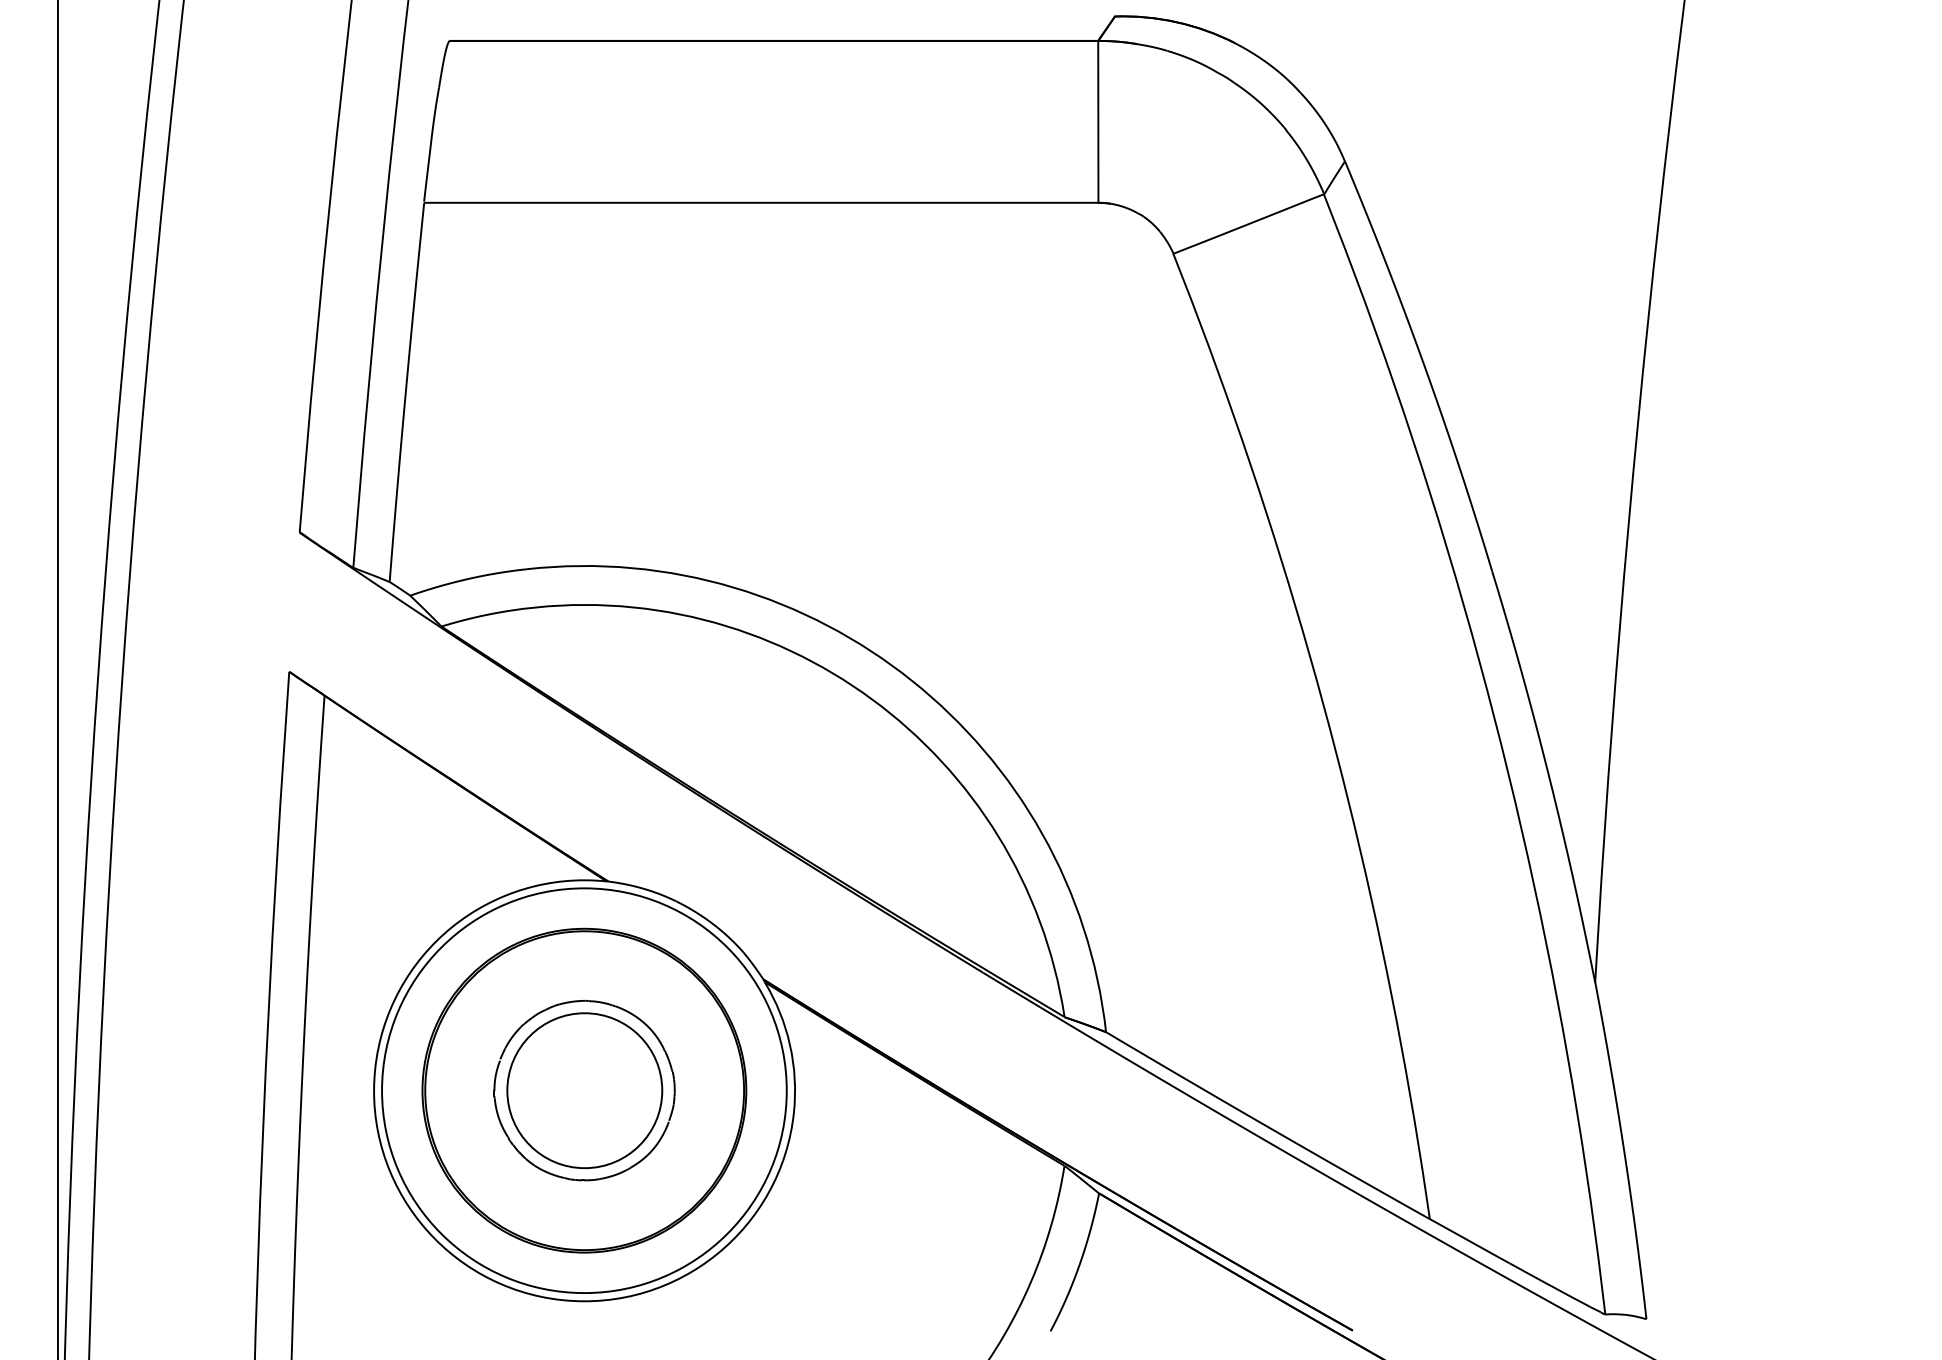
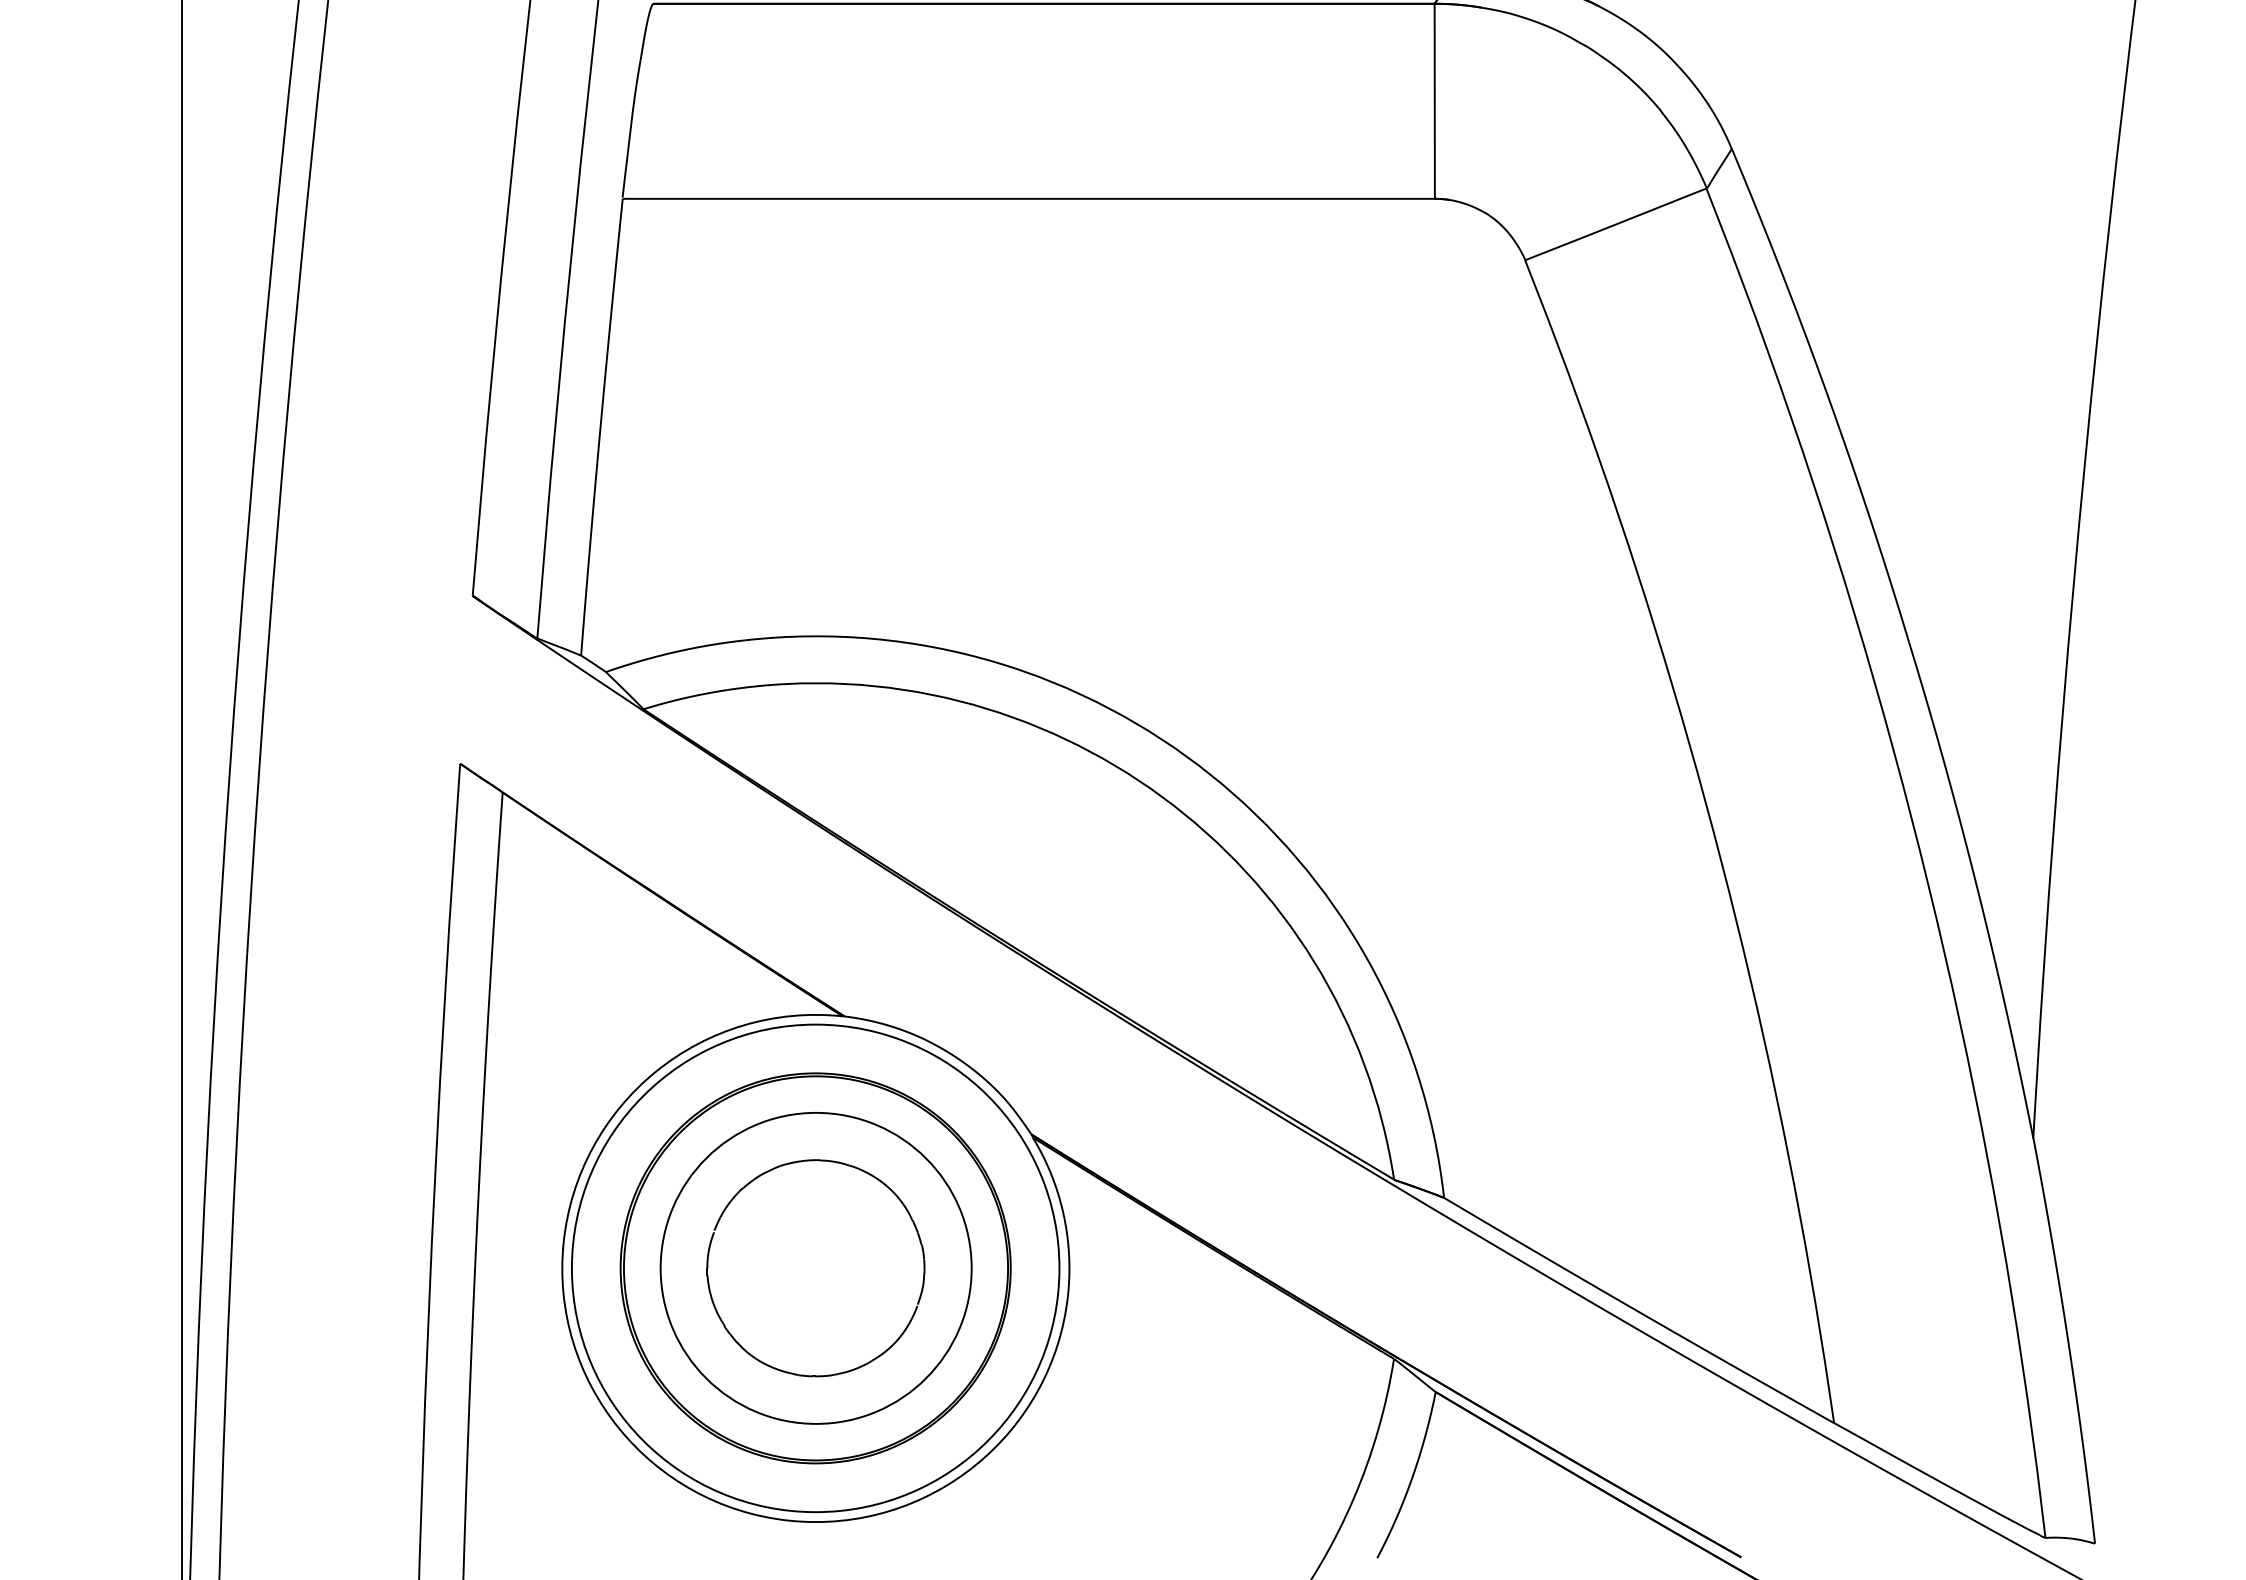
circle: (584, 1090) -> (815, 1268), size x1.67

